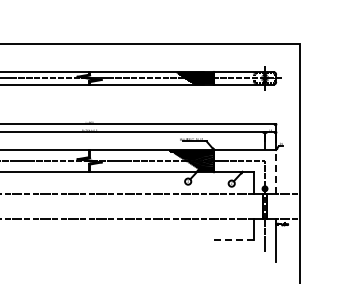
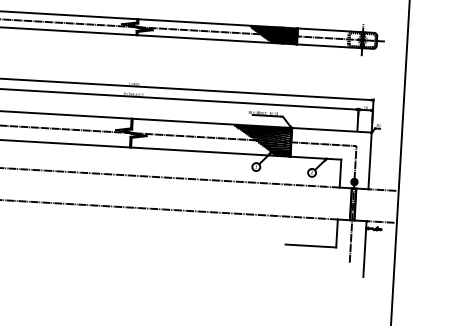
line: (276, 172) -> (370, 161), dashed -> solid
line: (234, 240) -> (311, 246), dashed -> solid

